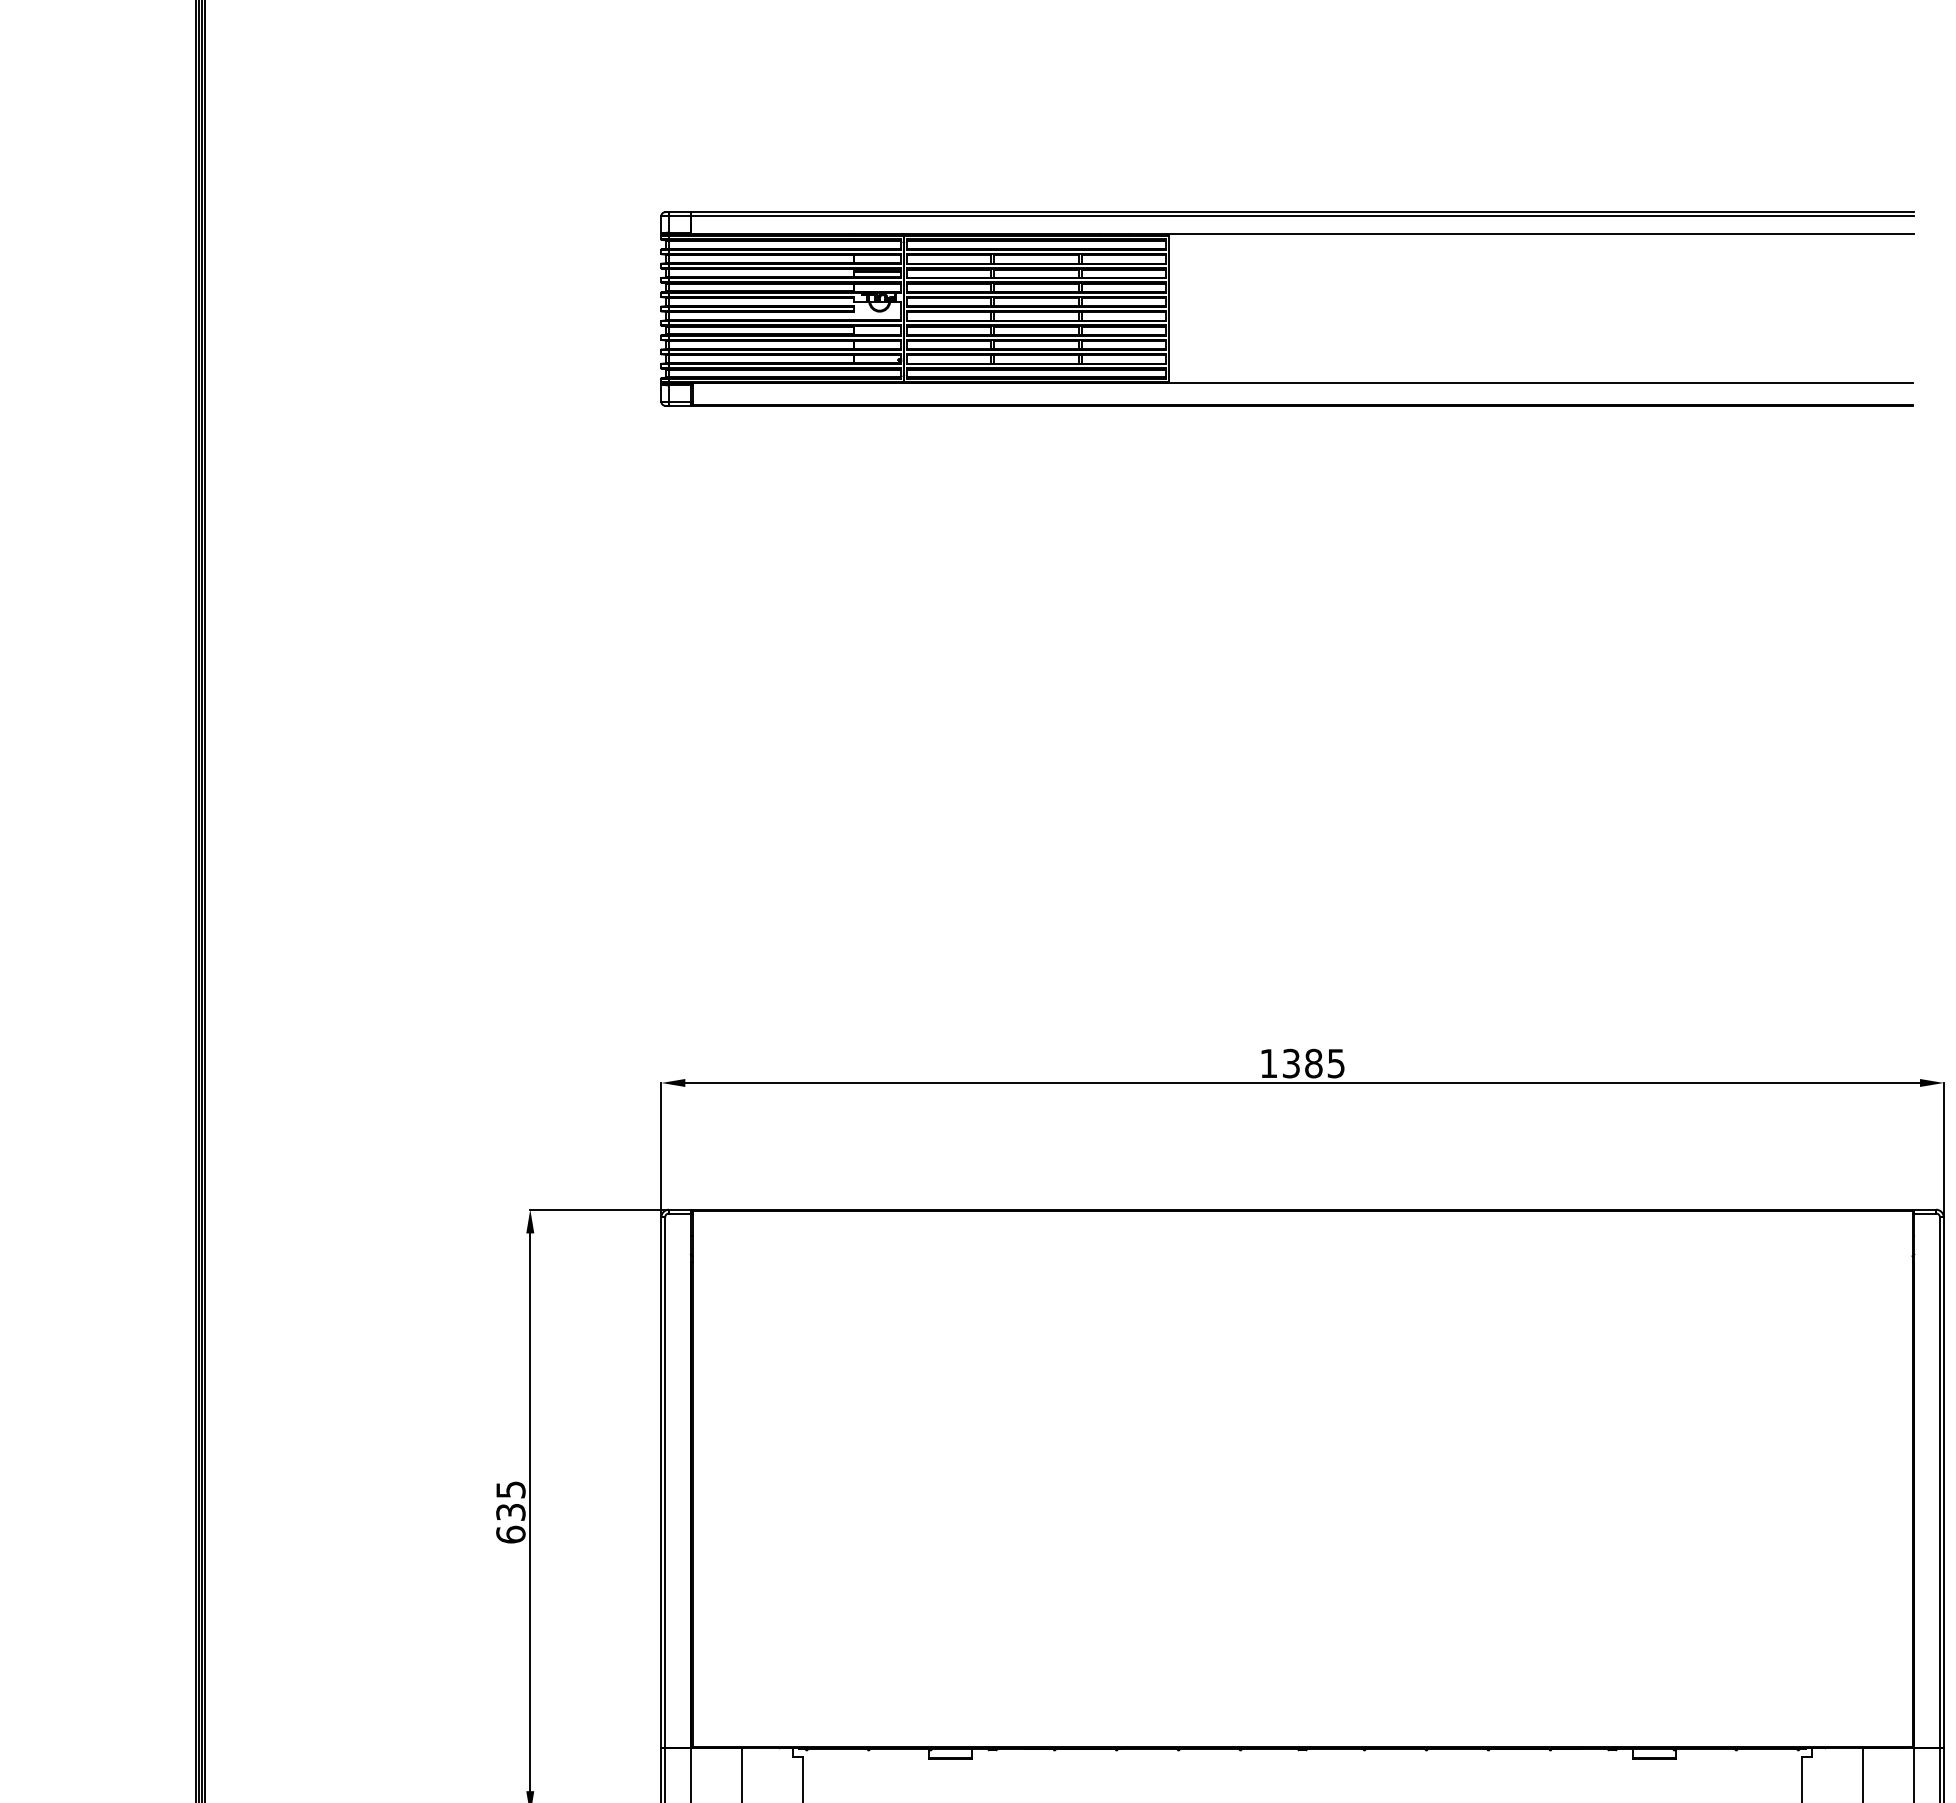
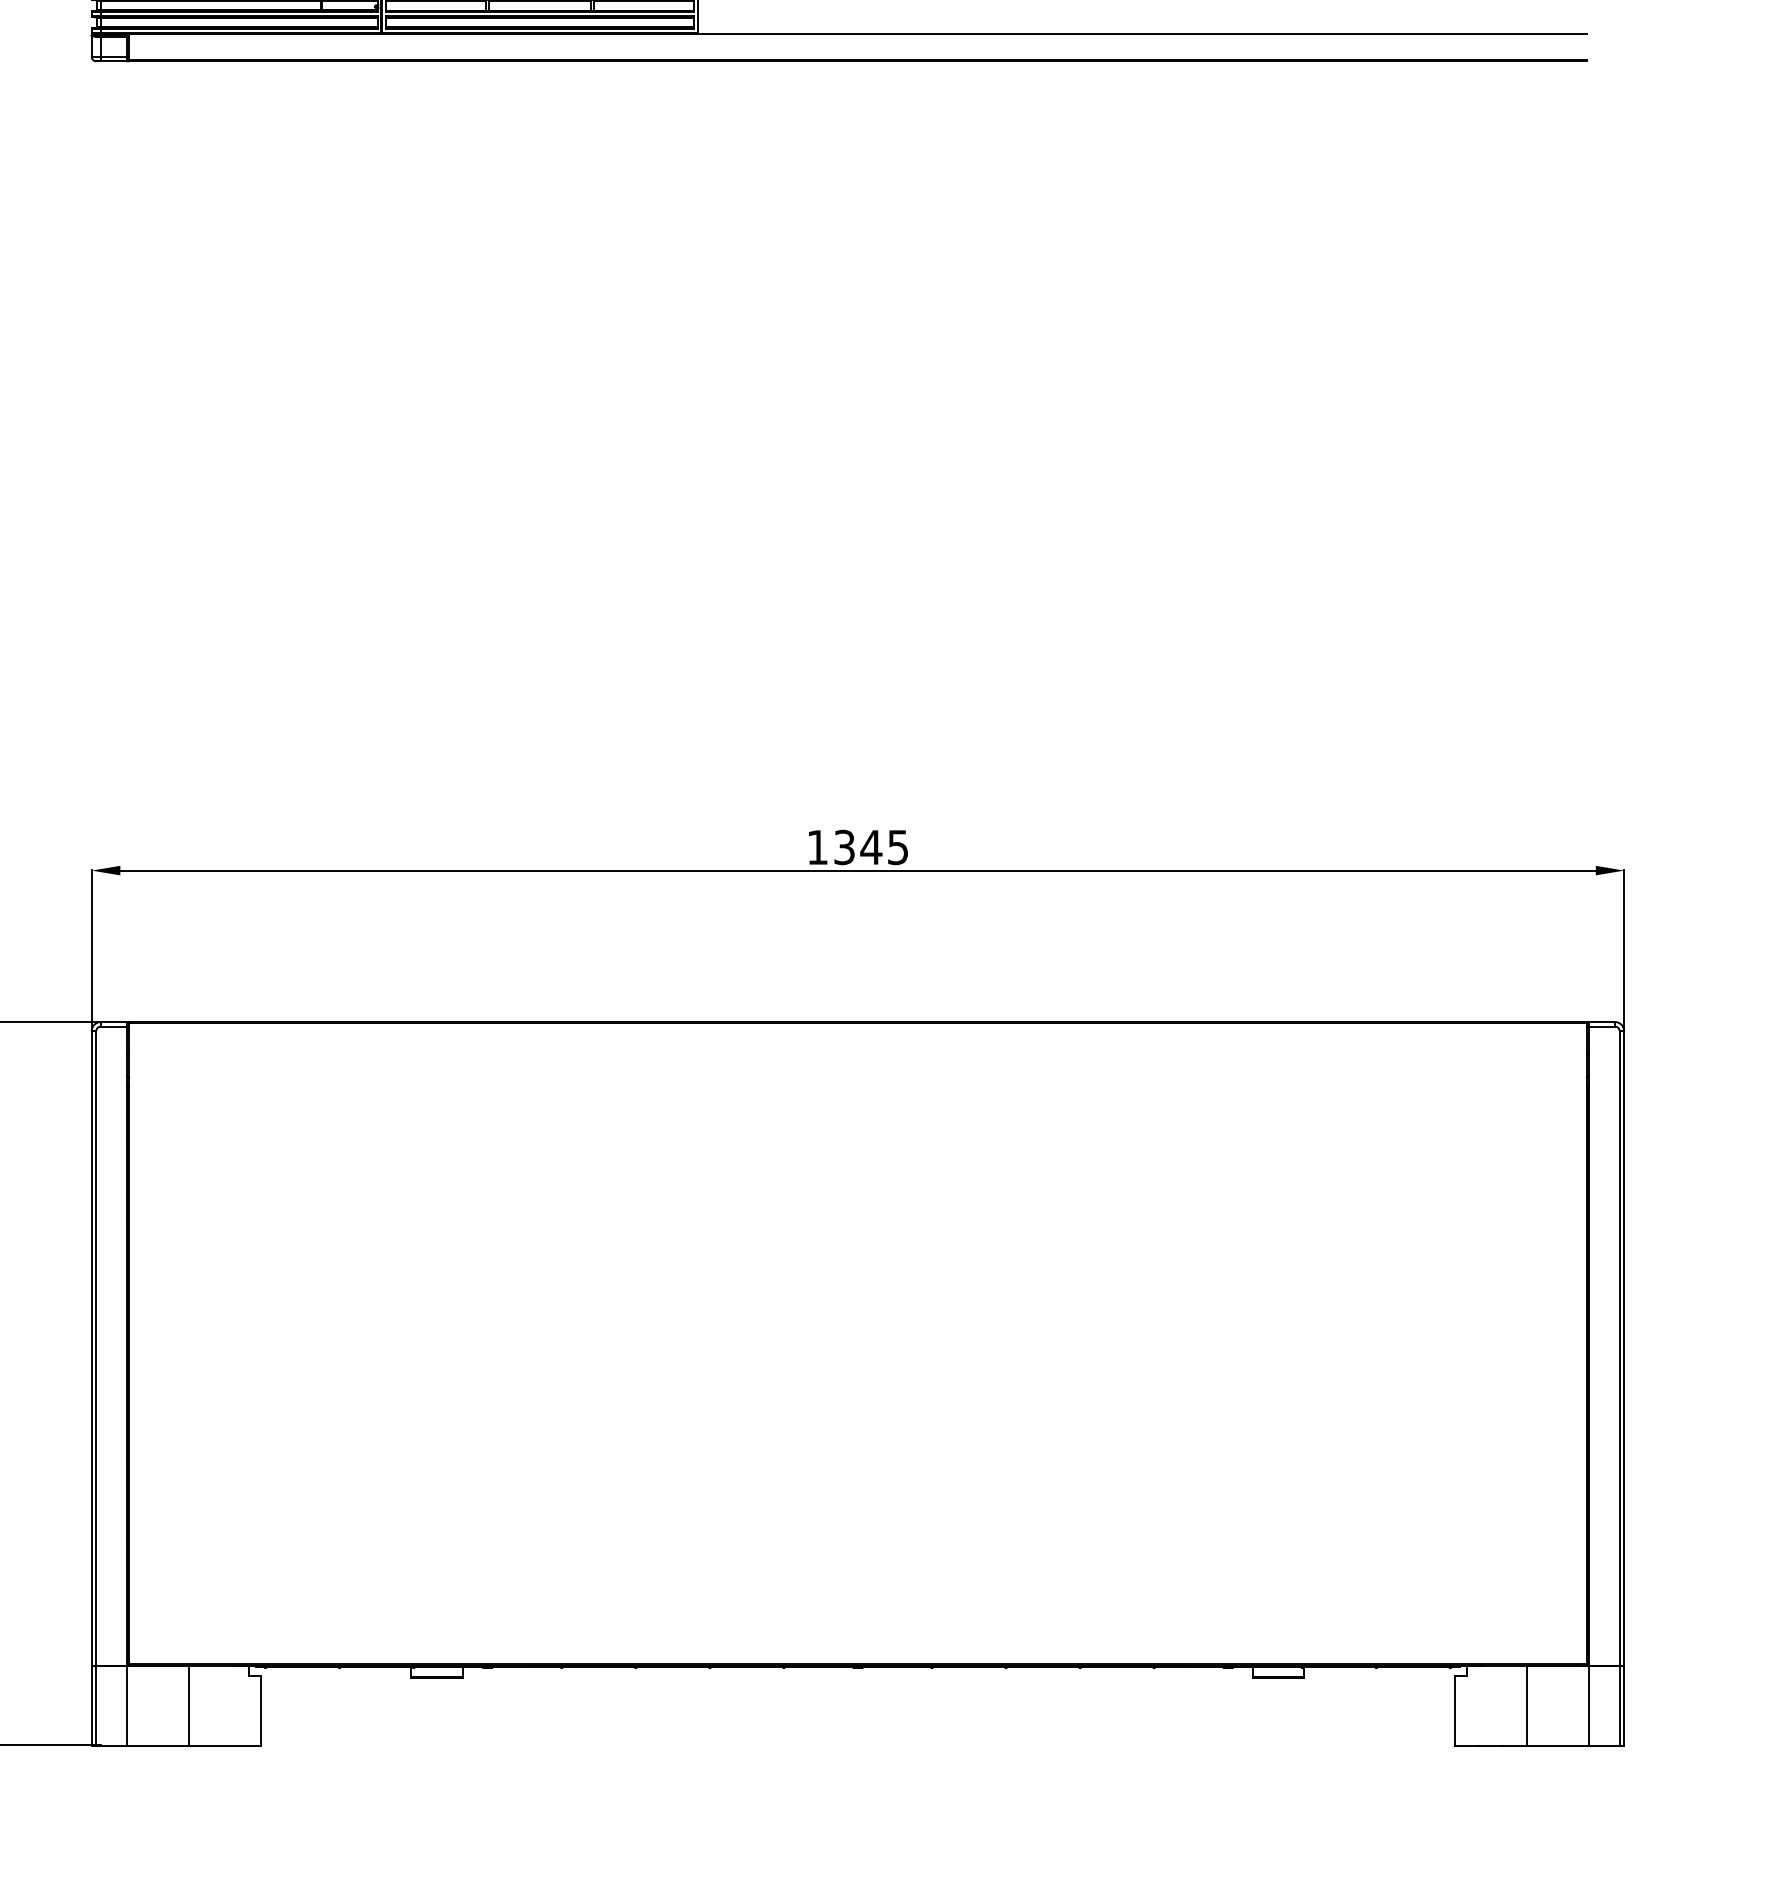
text: (1313, 1063) -> (871, 847), 1385 -> 1345

